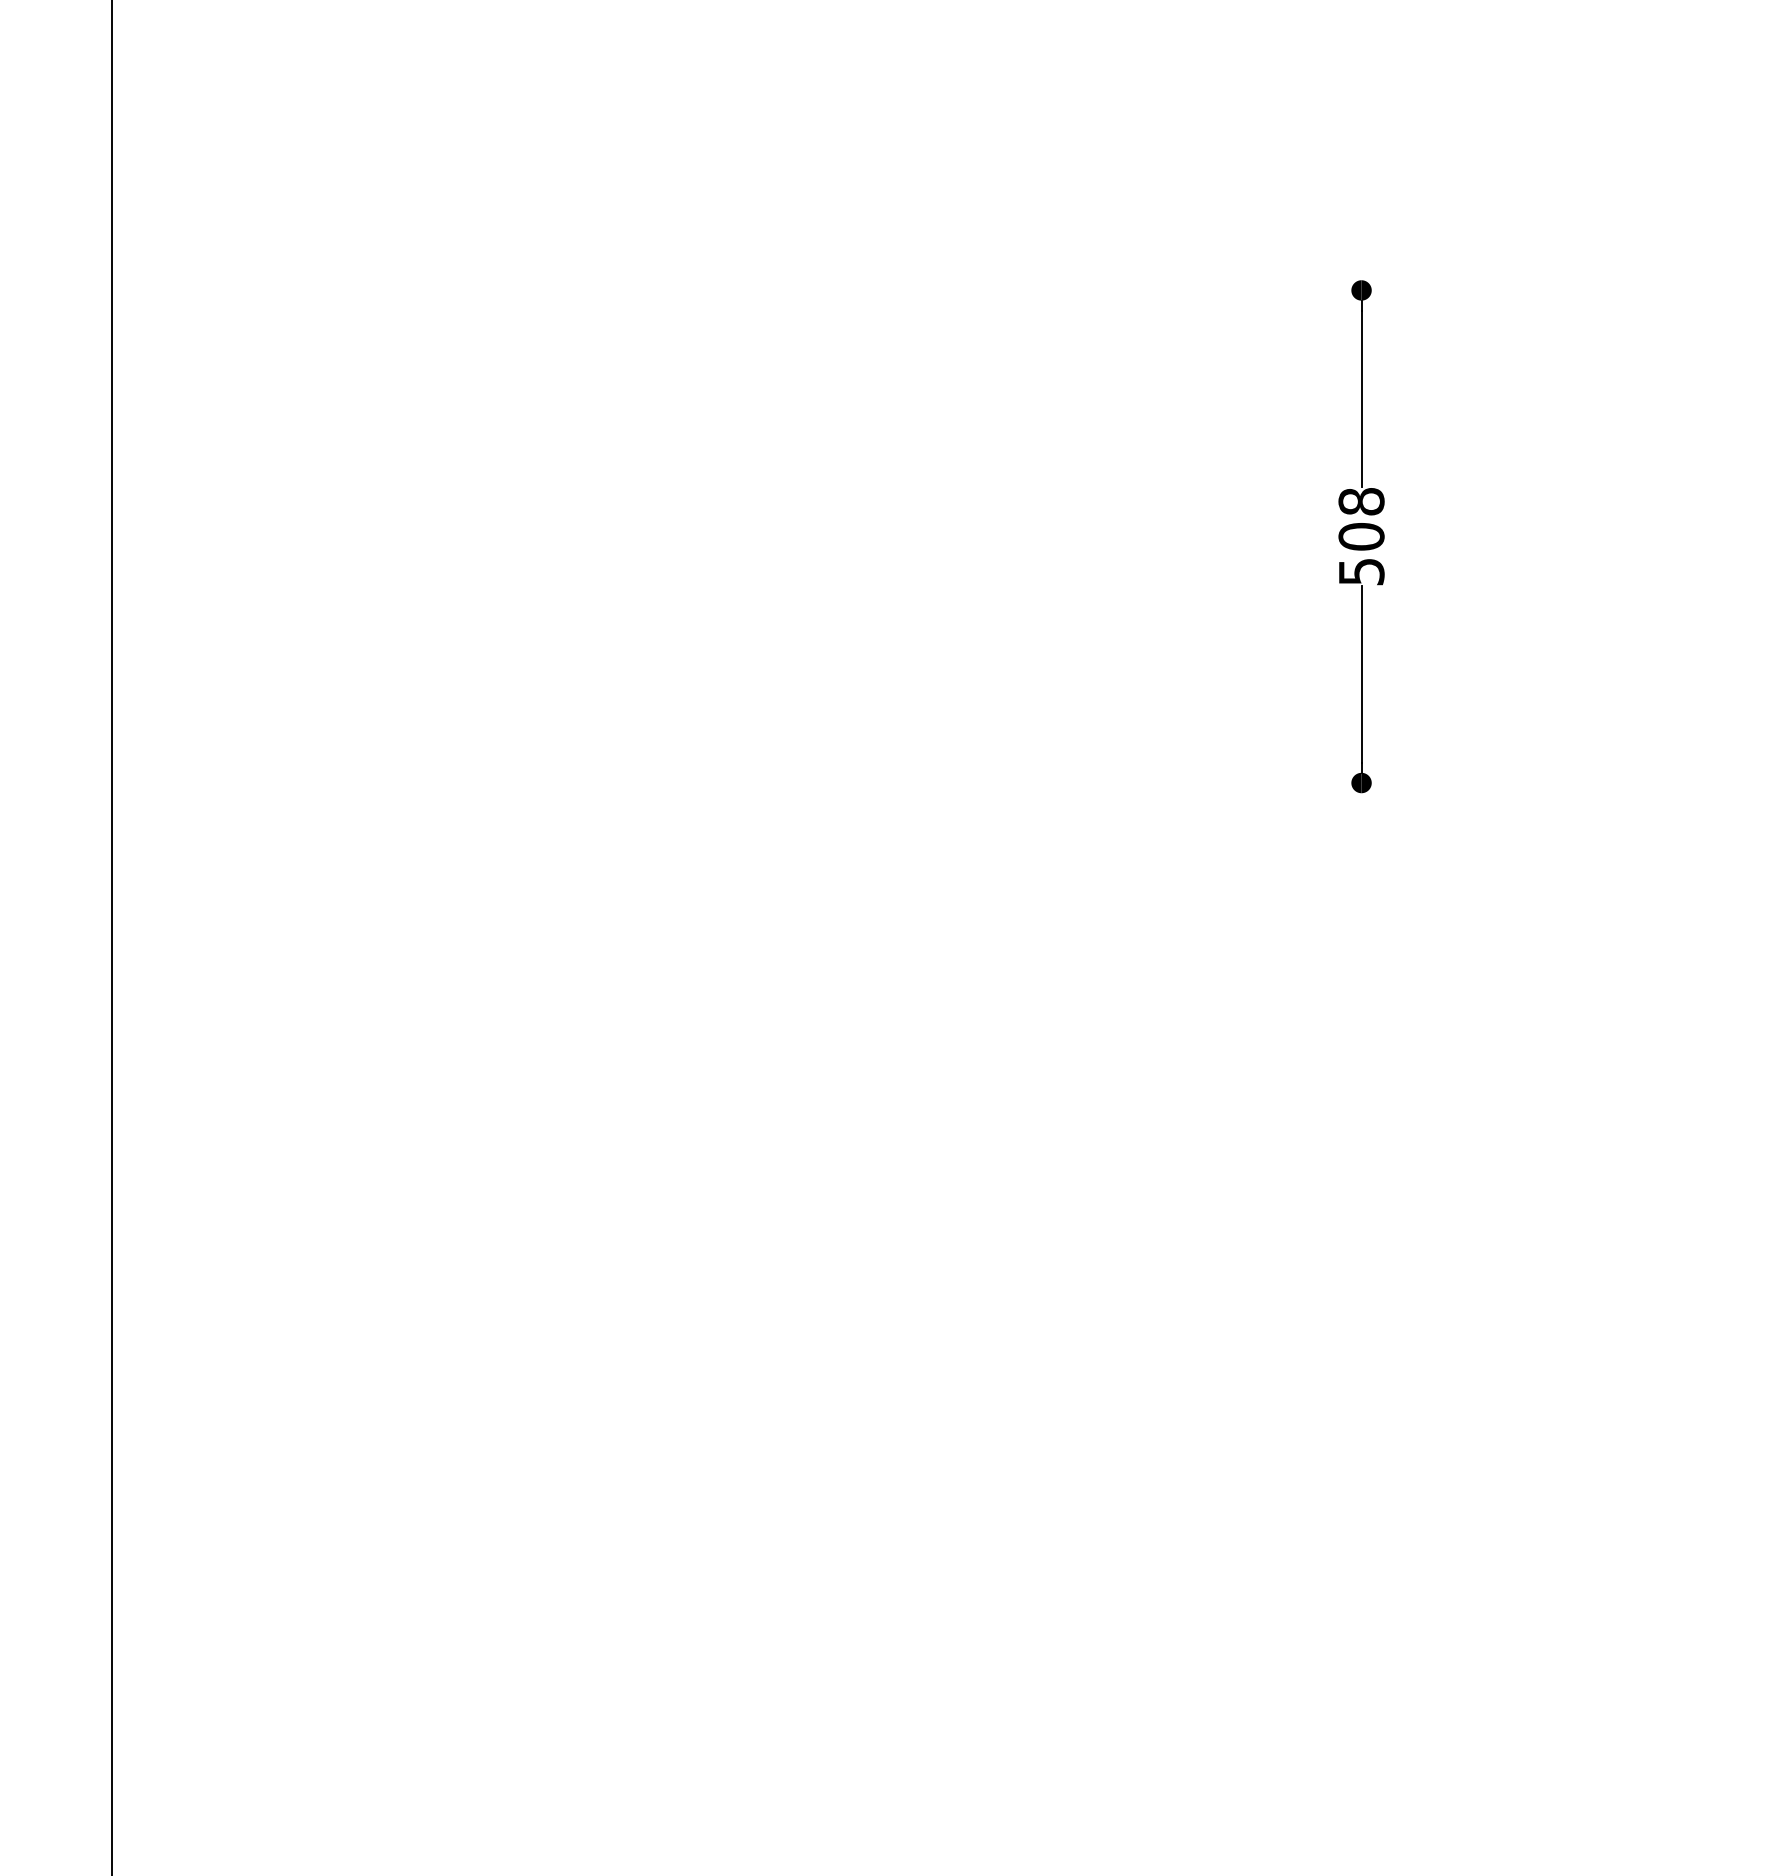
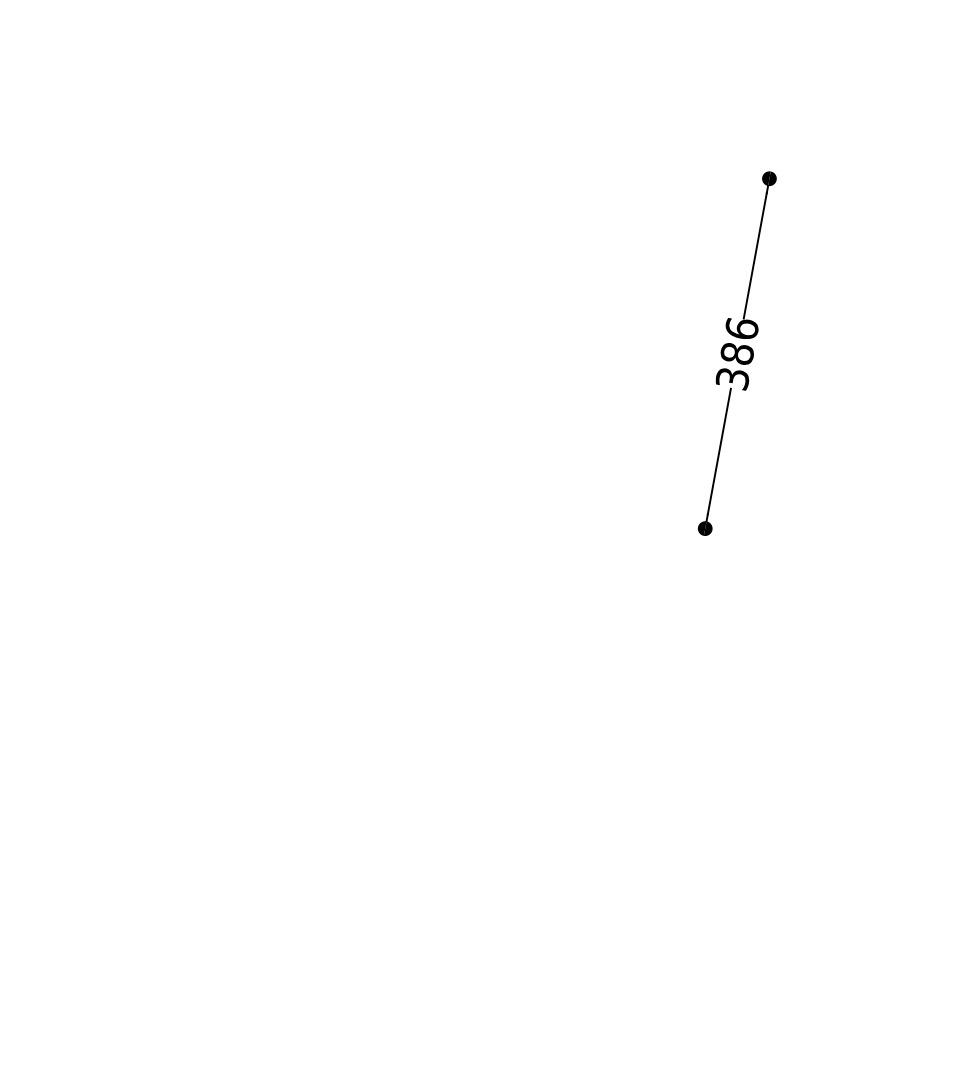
text: (1361, 535) -> (737, 352), 508 -> 386

